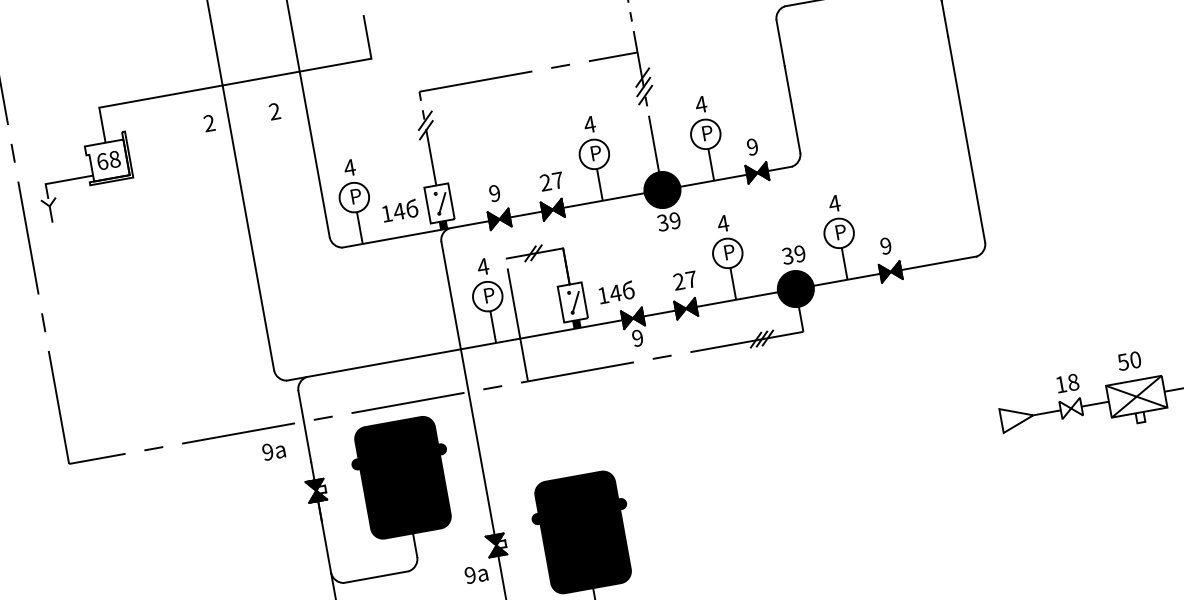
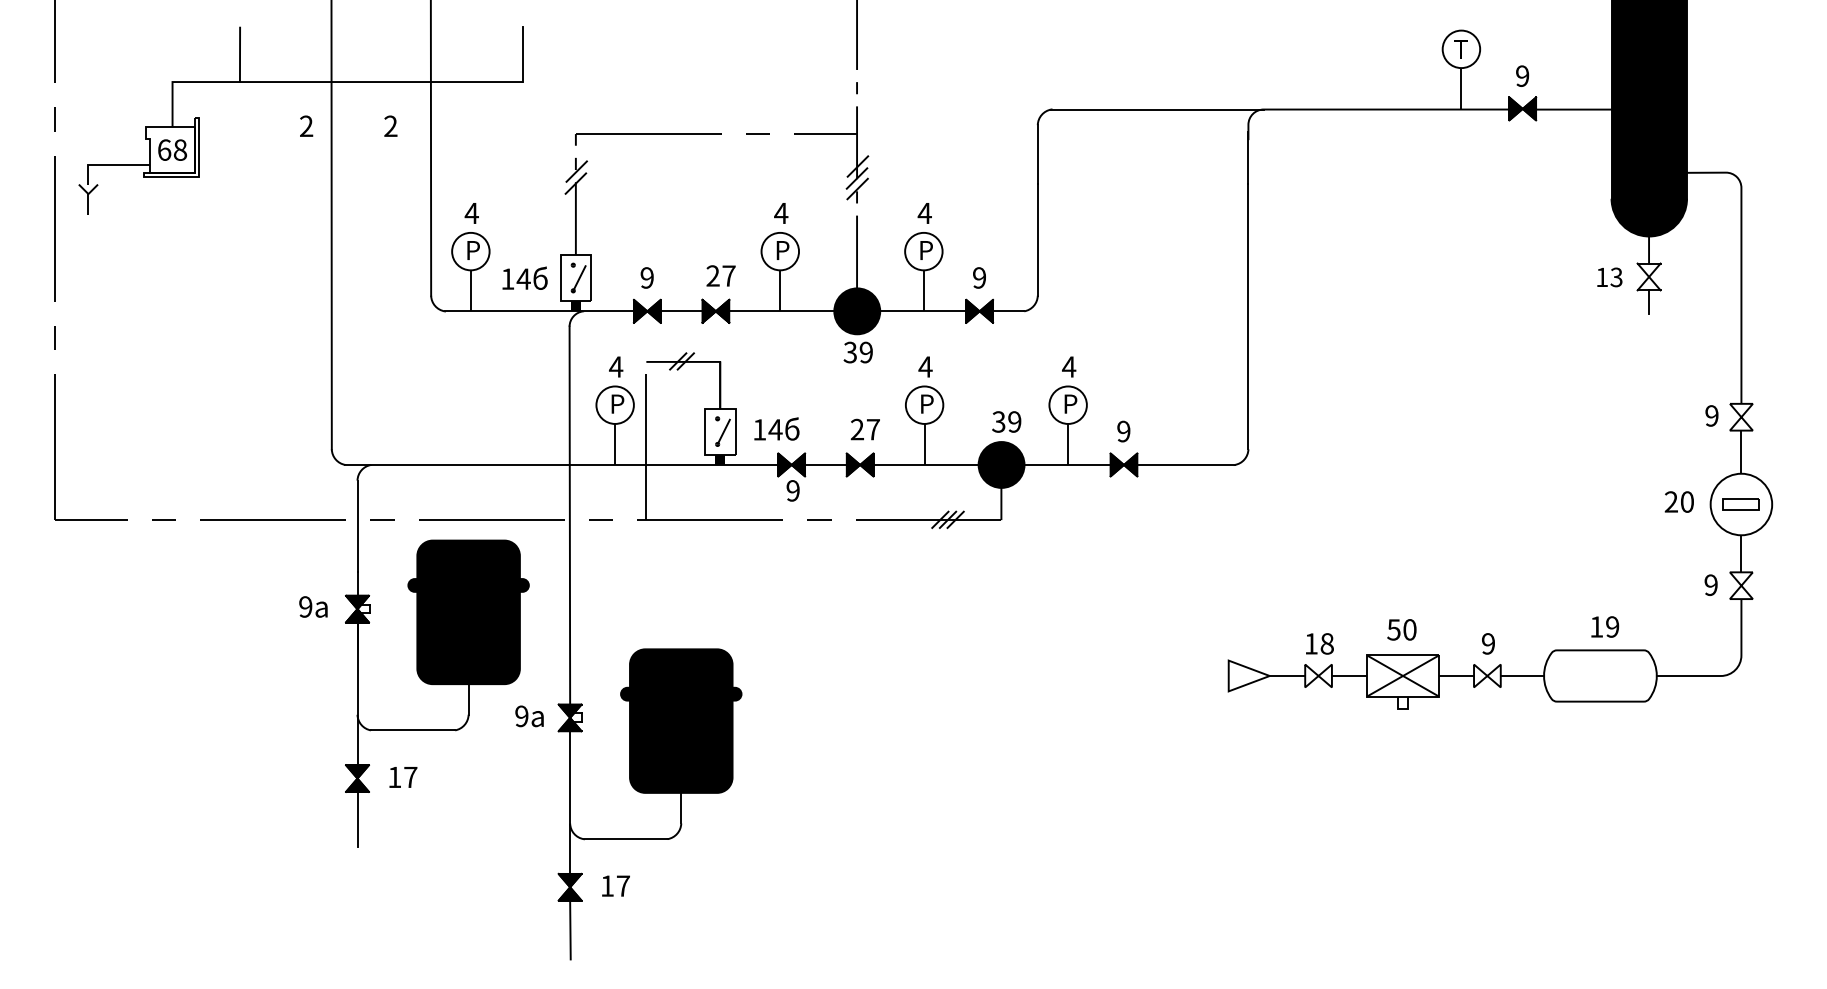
line: (147, 76) -> (239, 54), added
text: (273, 450) -> (313, 606), moved
text: (476, 574) -> (529, 716), moved

